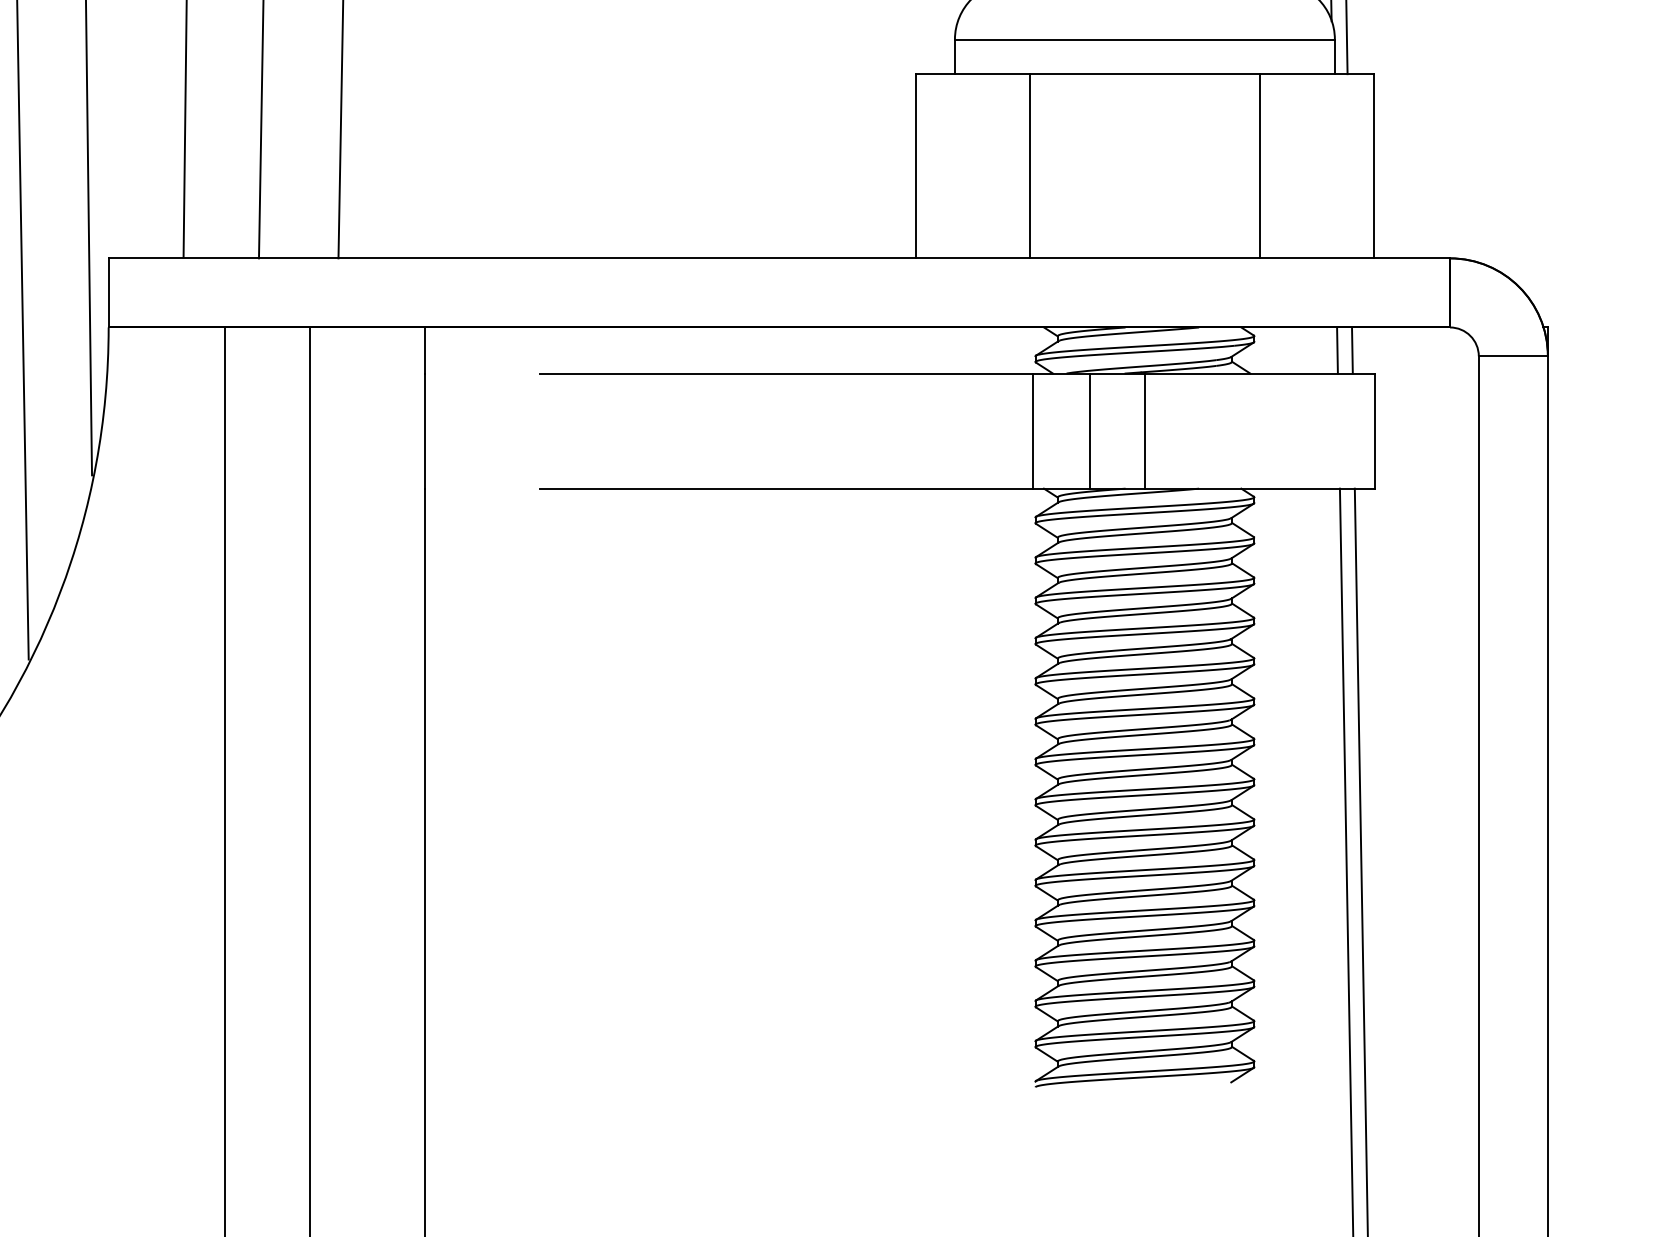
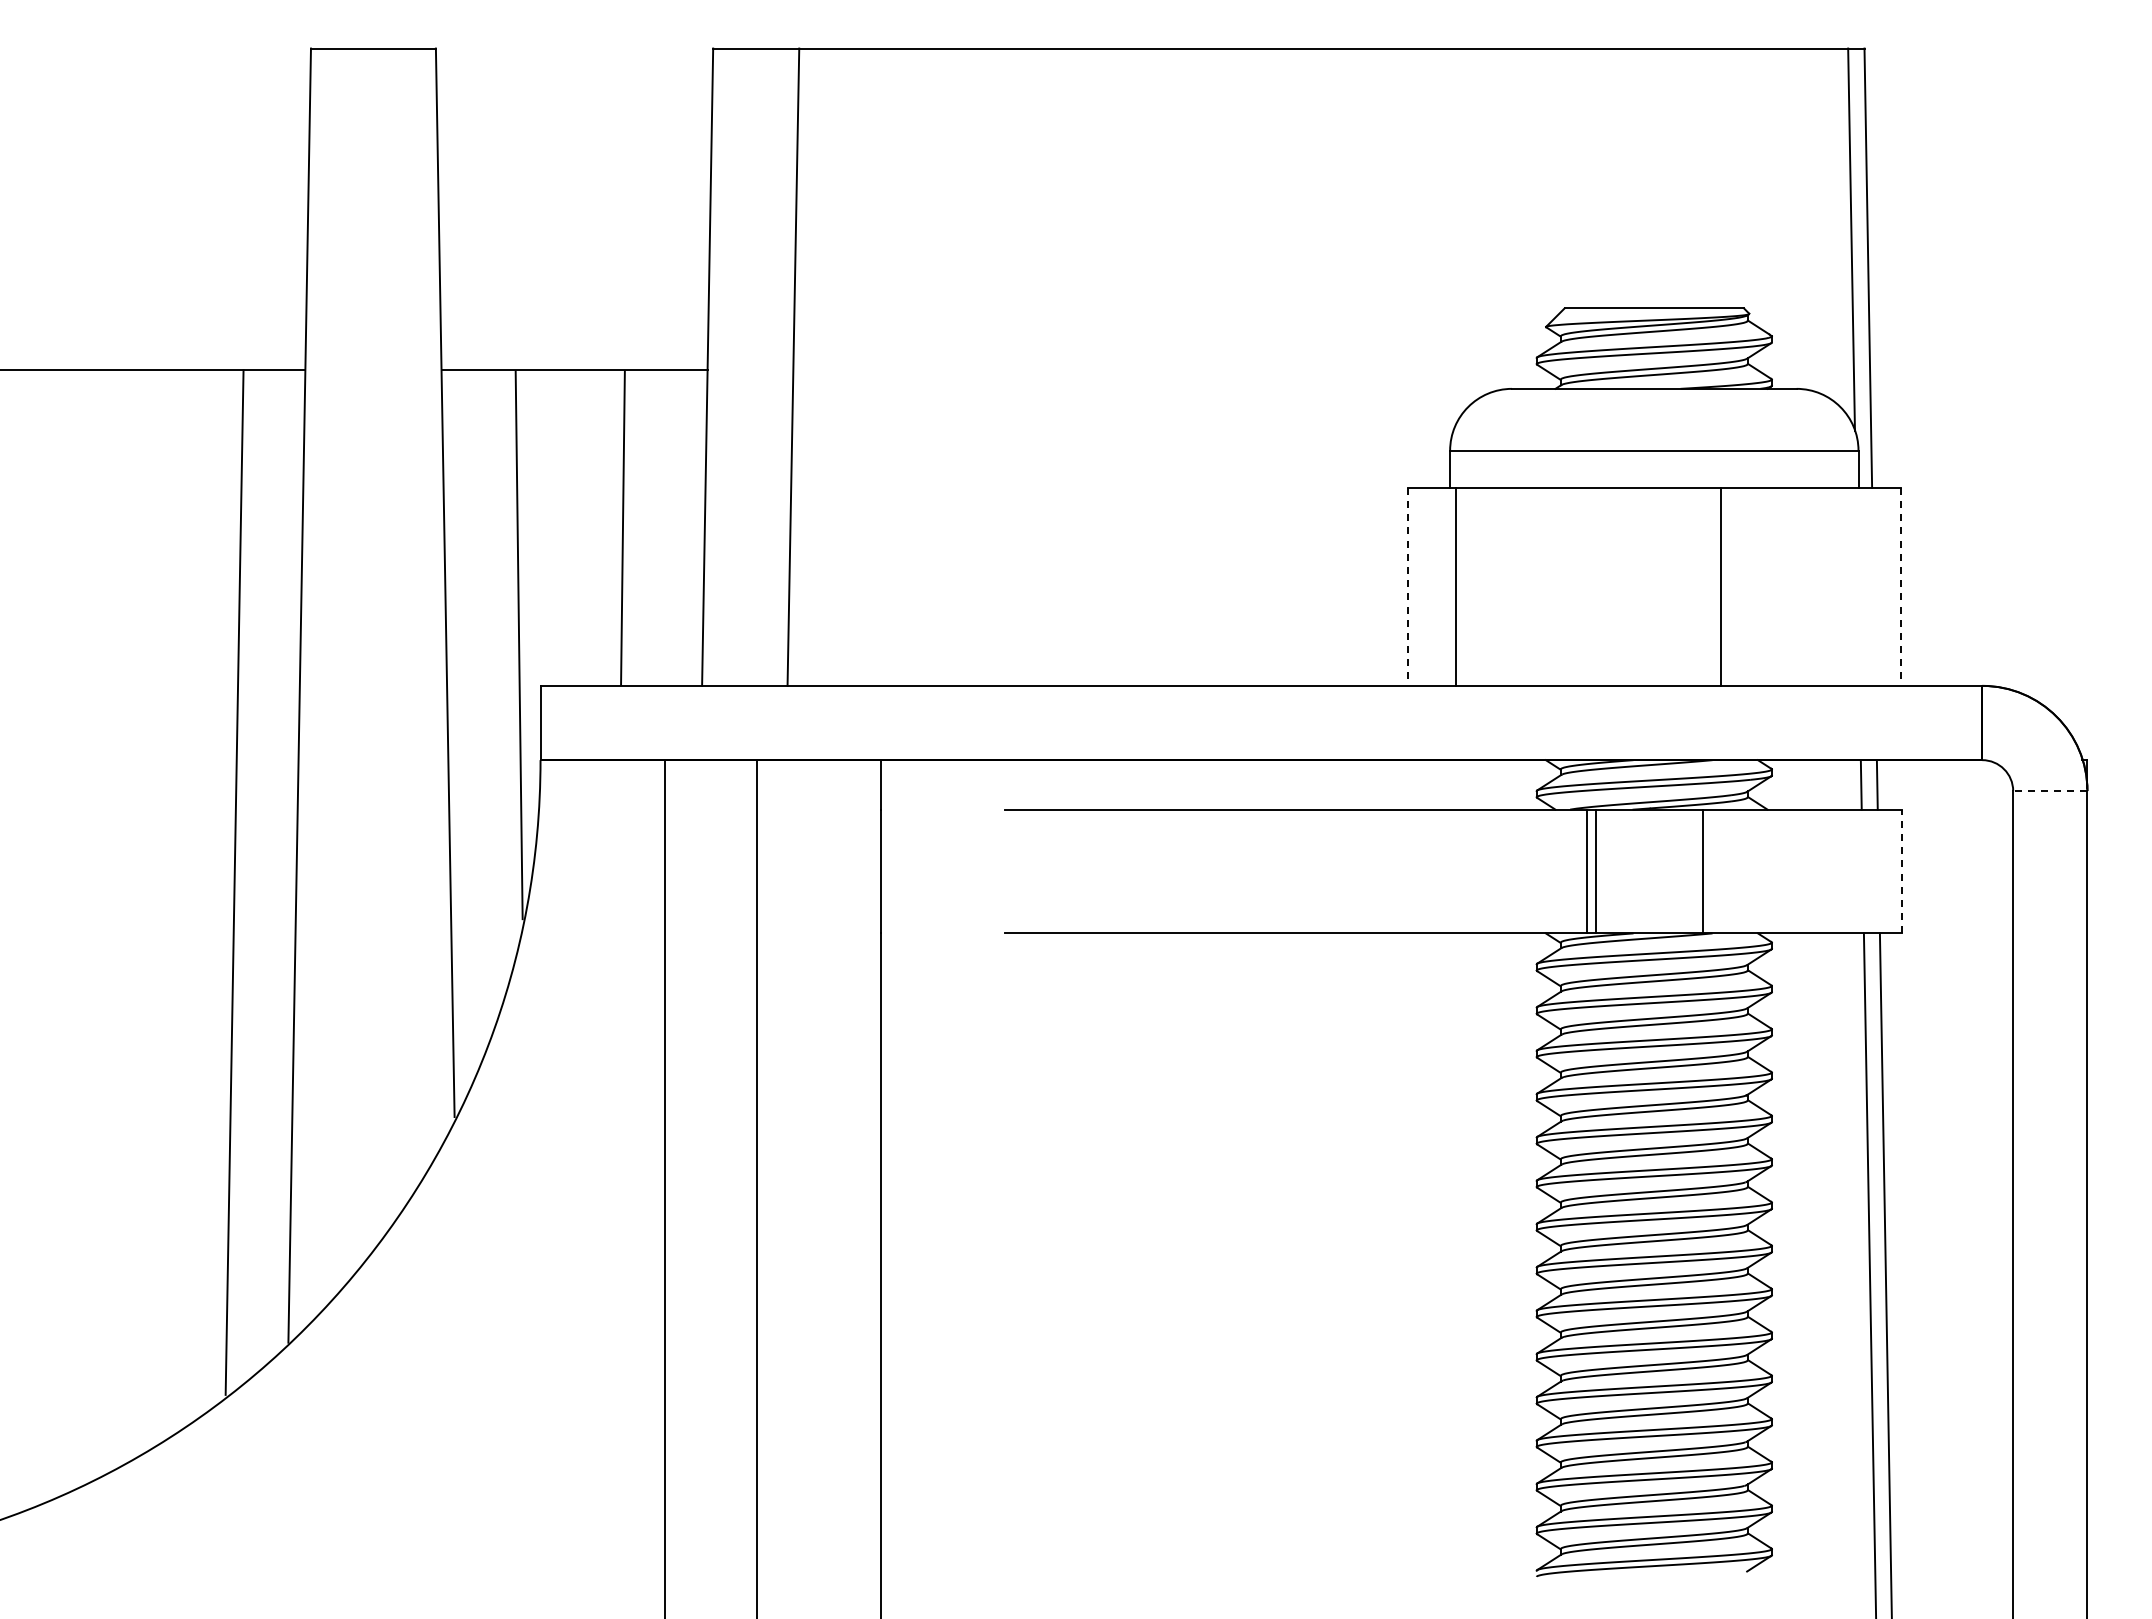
line: (1030, 165) -> (1456, 586), moved
line: (1259, 165) -> (1720, 586), moved
line: (915, 166) -> (1407, 587), solid -> dashed
line: (1373, 166) -> (1900, 587), solid -> dashed
line: (1512, 356) -> (2049, 791), solid -> dashed
line: (1032, 431) -> (1586, 871), moved
line: (1145, 431) -> (1703, 871), moved
line: (1374, 431) -> (1901, 871), solid -> dashed

